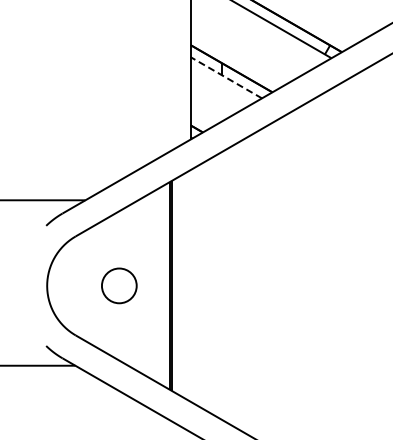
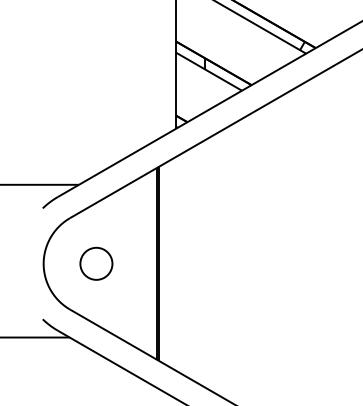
line: (225, 77) -> (208, 71), dashed -> solid
circle: (119, 285) -> (96, 263), moved

